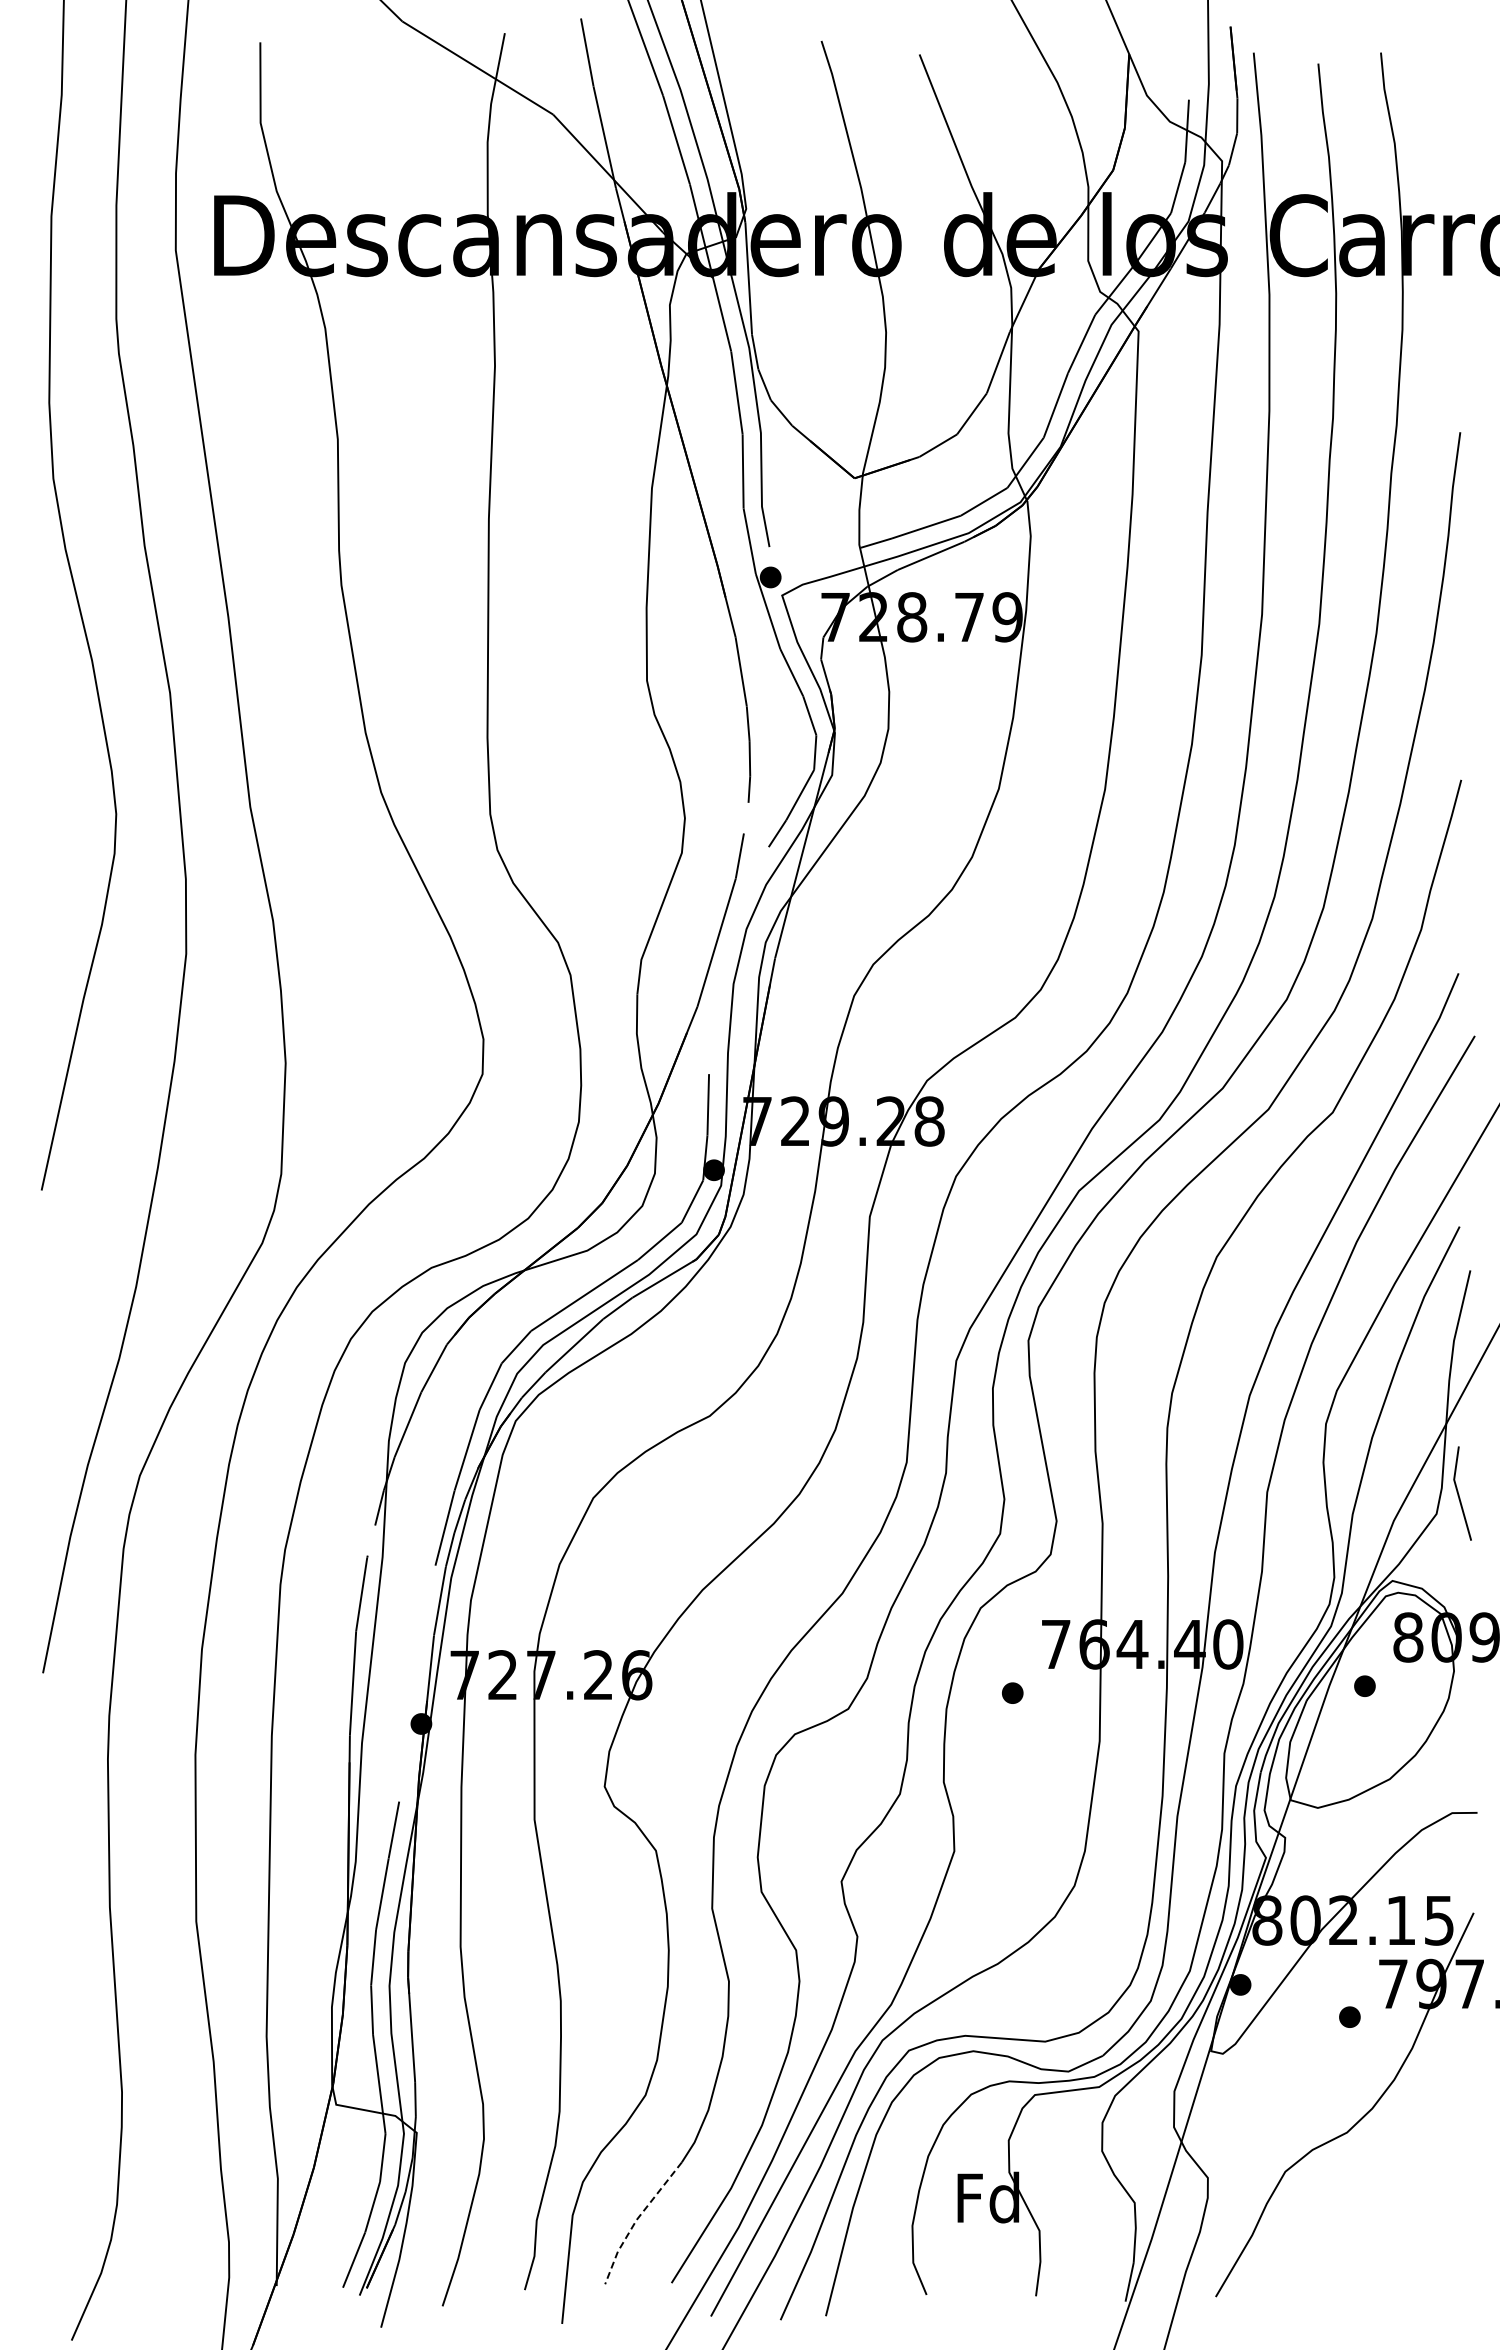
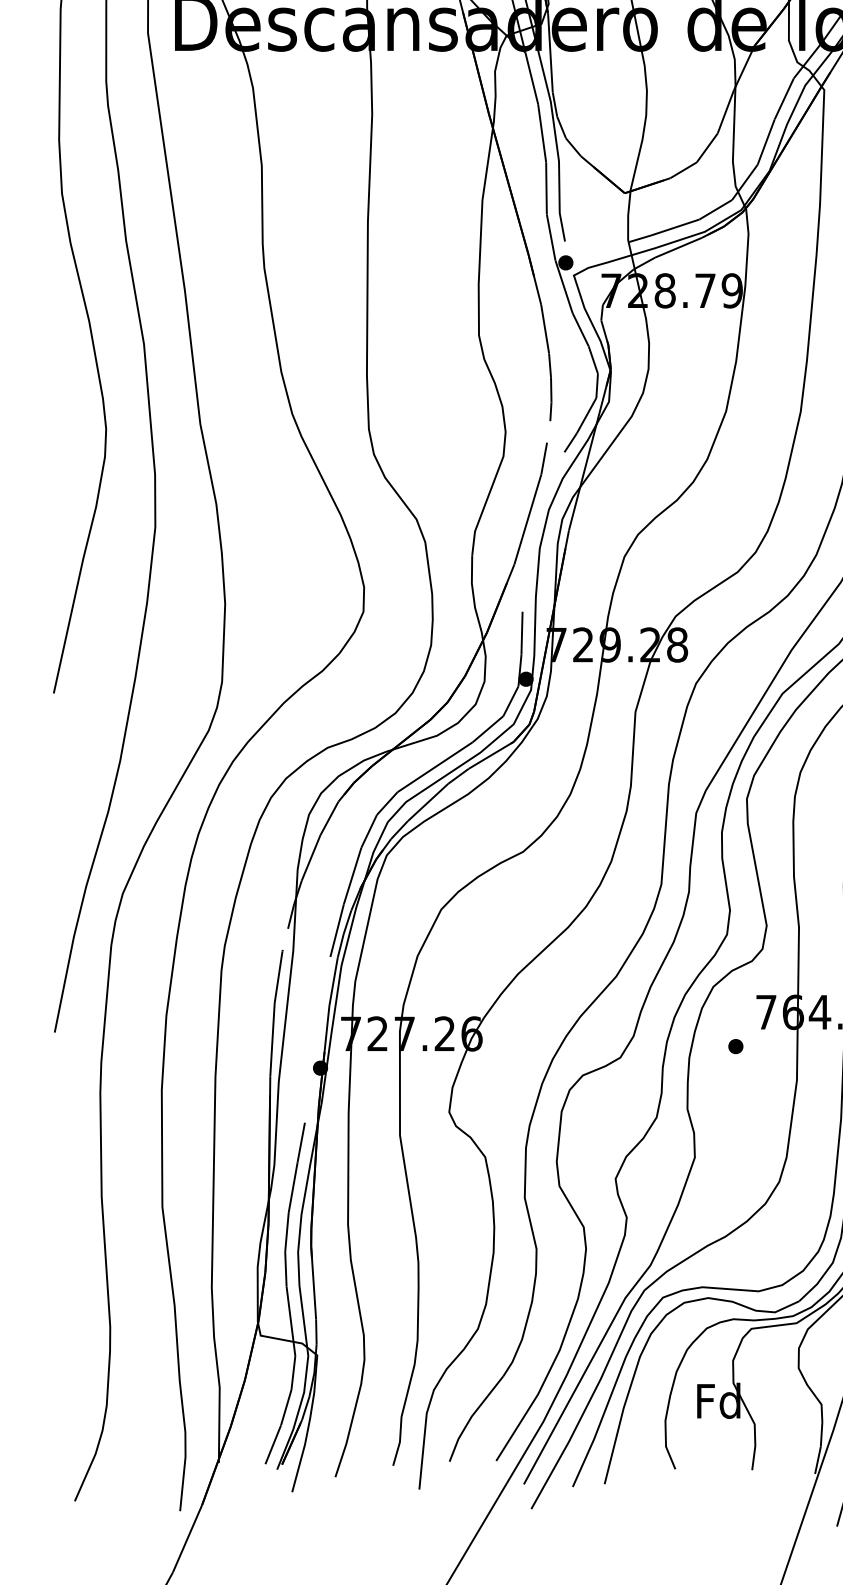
line: (636, 2219) -> (471, 1416), dashed -> solid

